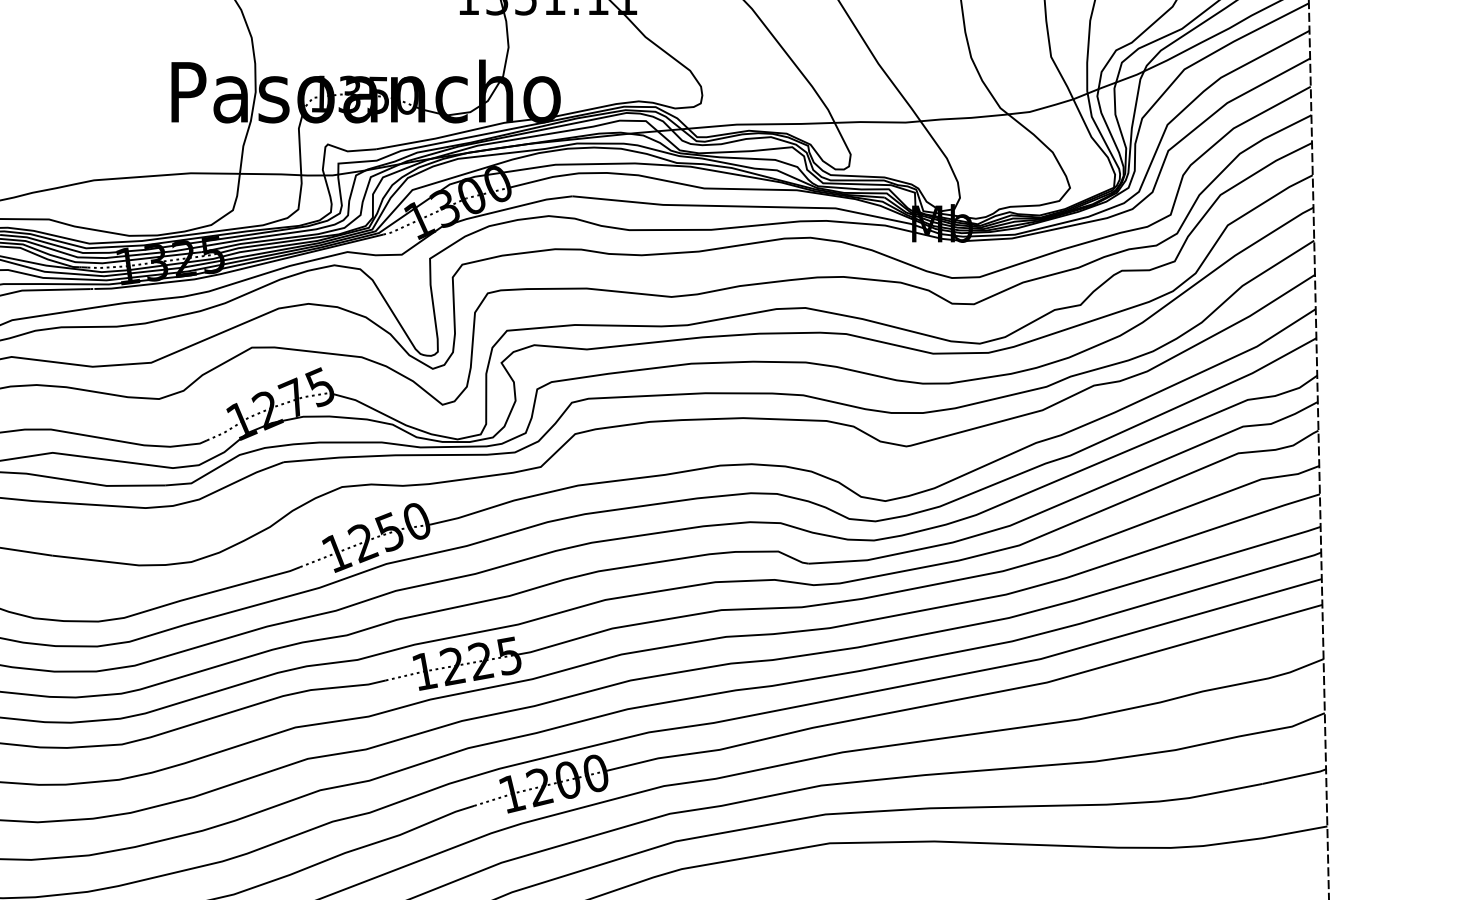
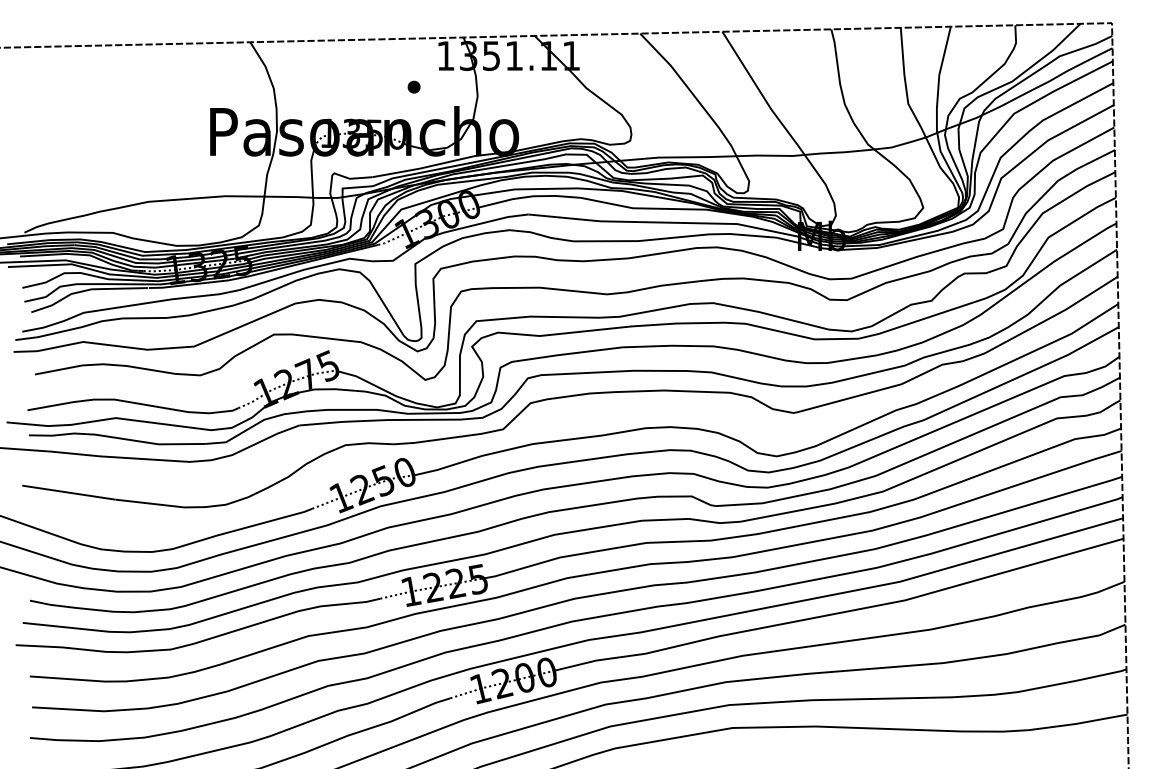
part: (427, 35) -> (413, 86), added

